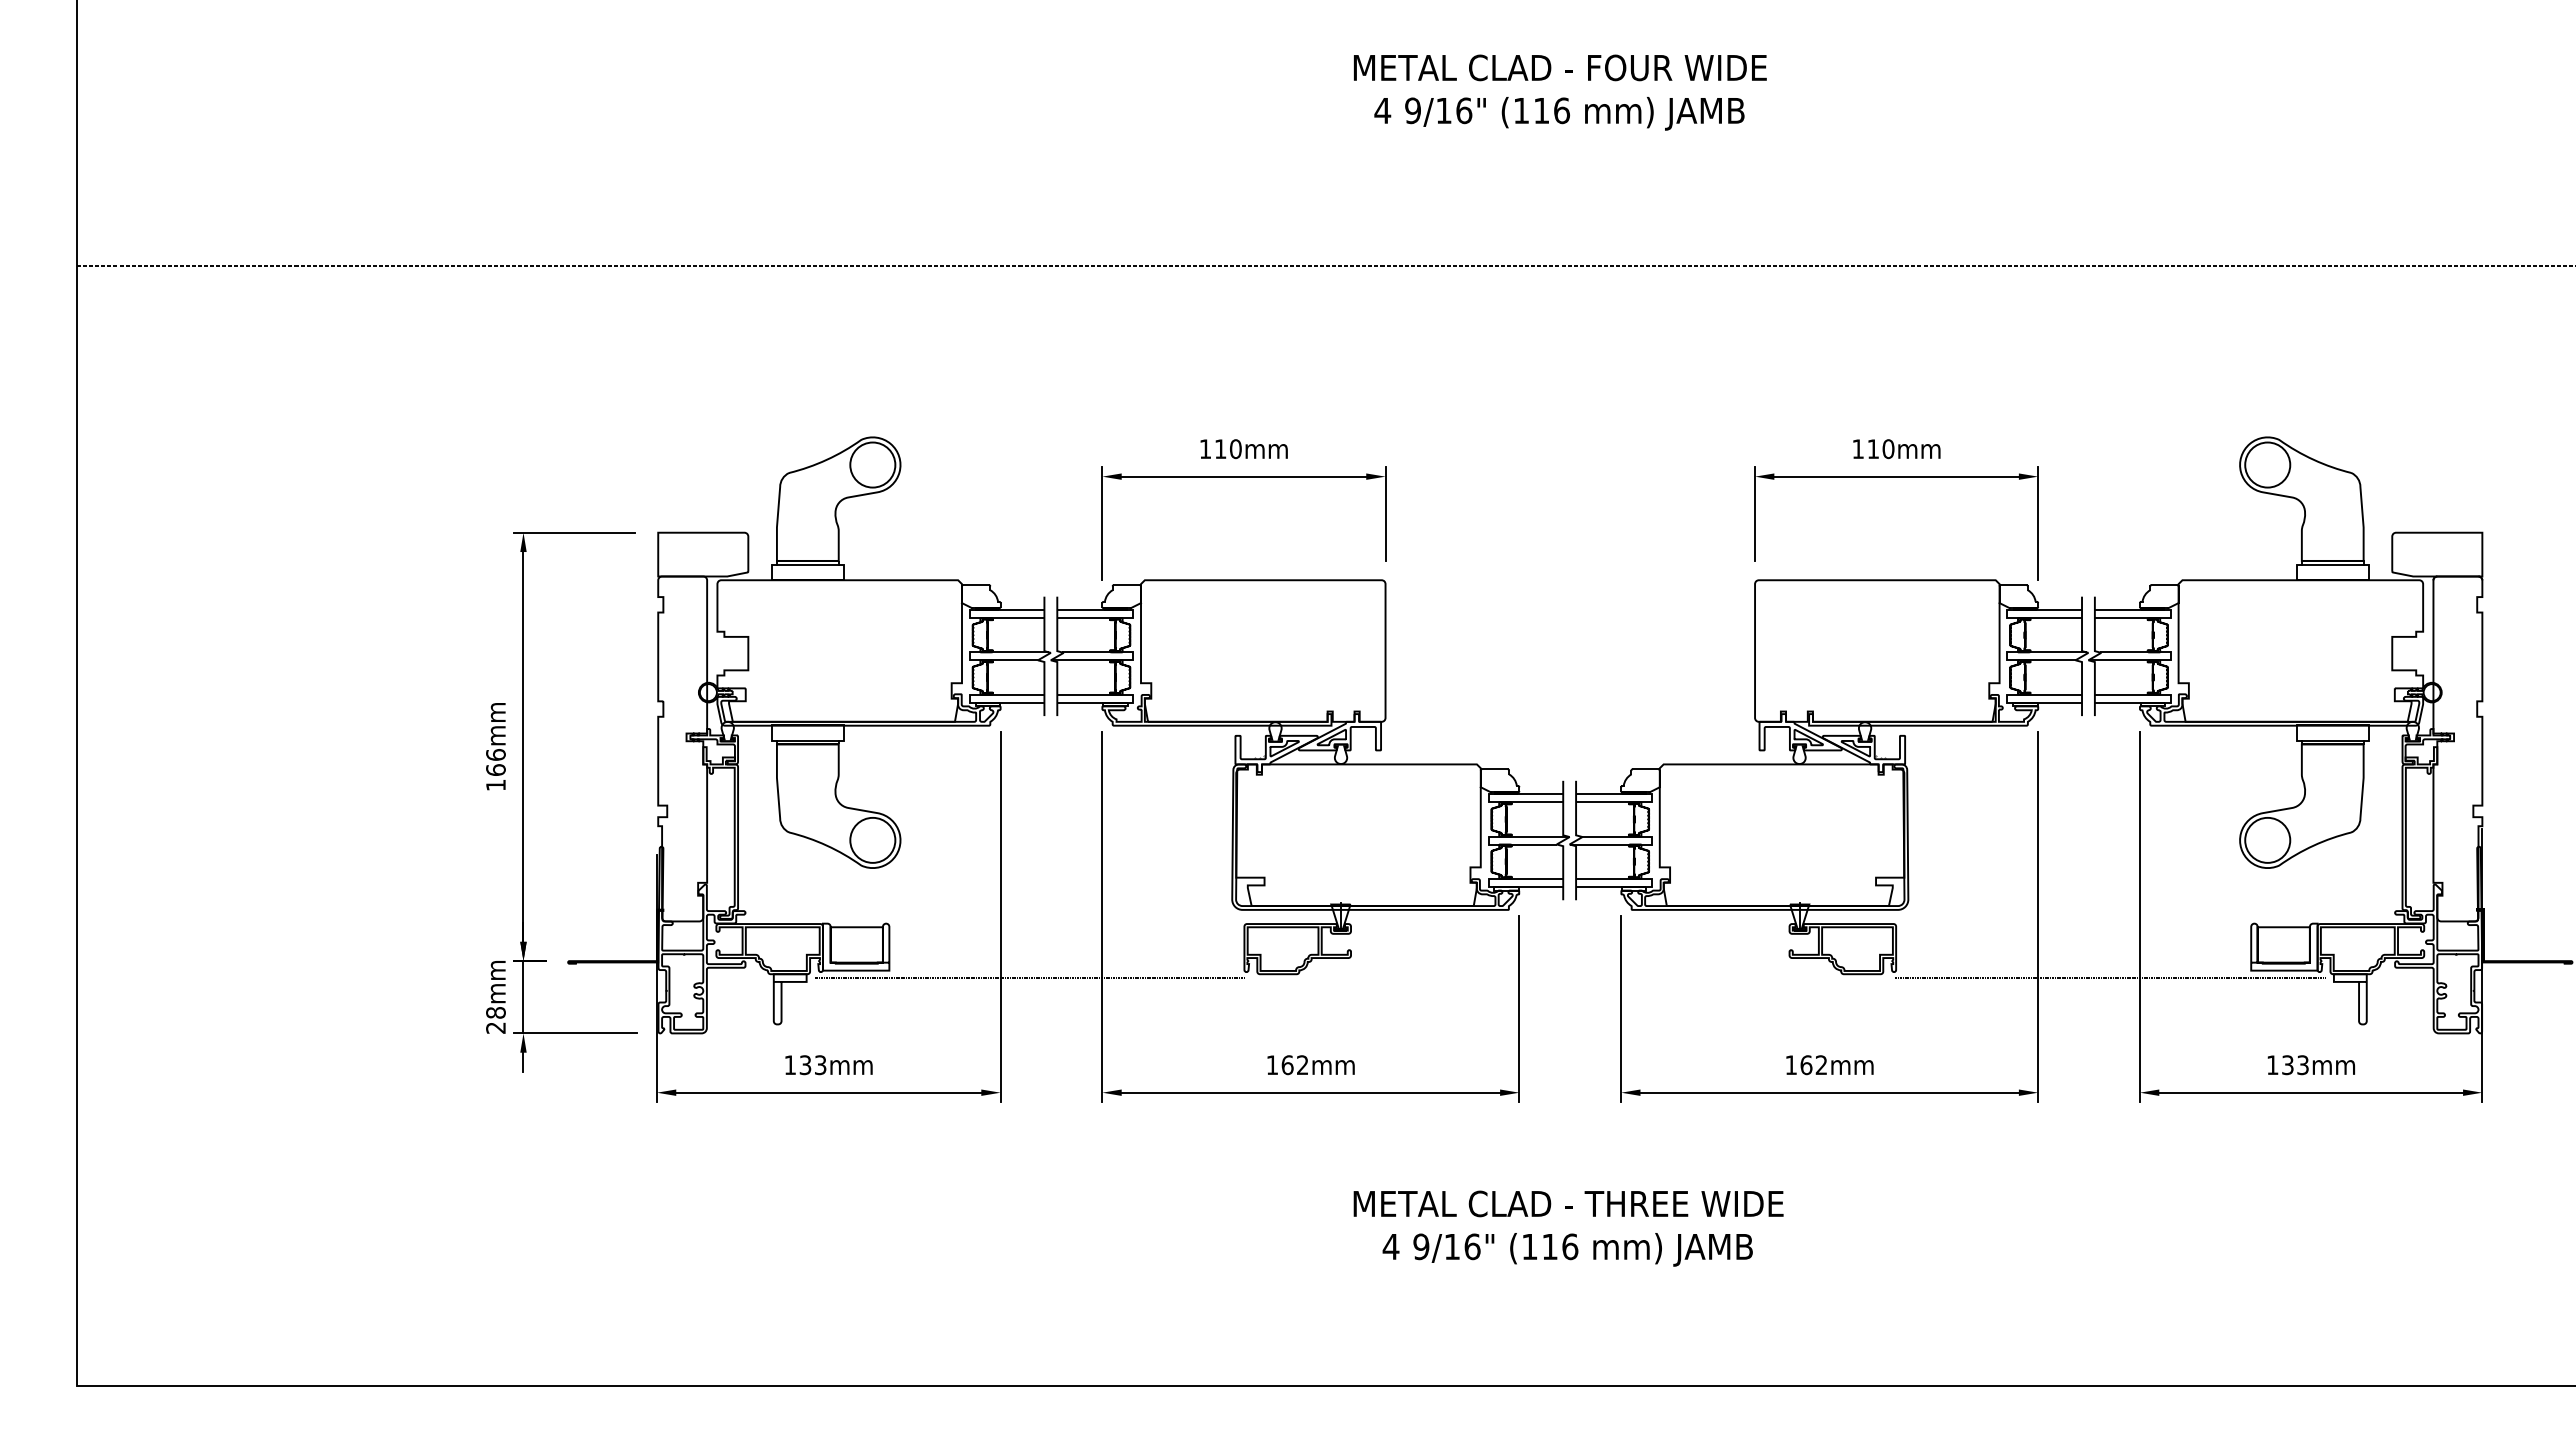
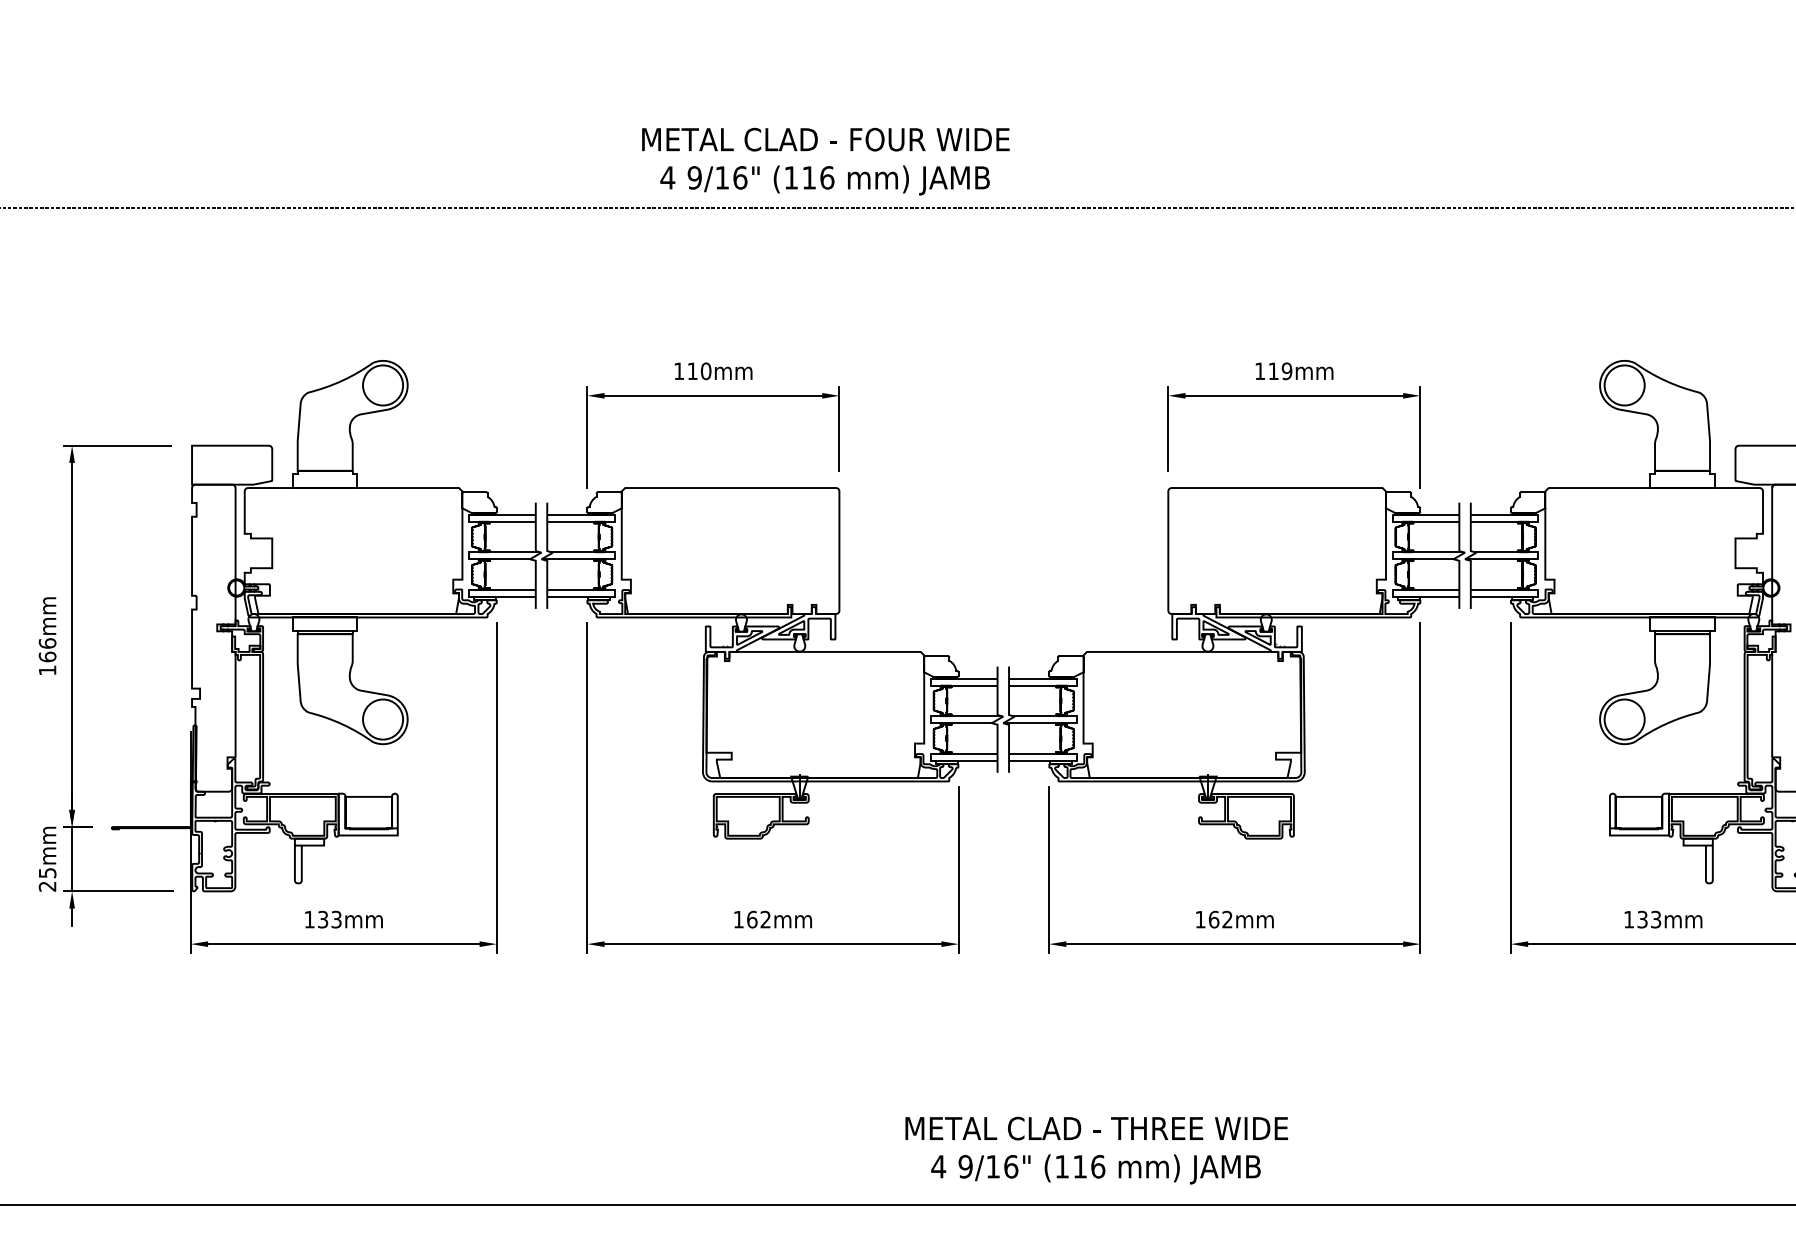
text: (1560, 92) -> (826, 161), moved
text: (1888, 449) -> (1287, 371), 110mm -> 119mm
line: (807, 564) -> (324, 473), removed
line: (2332, 564) -> (1682, 473), removed
line: (1030, 977) -> (523, 841), removed
line: (2110, 977) -> (1484, 841), removed
text: (495, 1012) -> (47, 872), 28mm -> 25mm
text: (1568, 1228) -> (1096, 1150), moved

